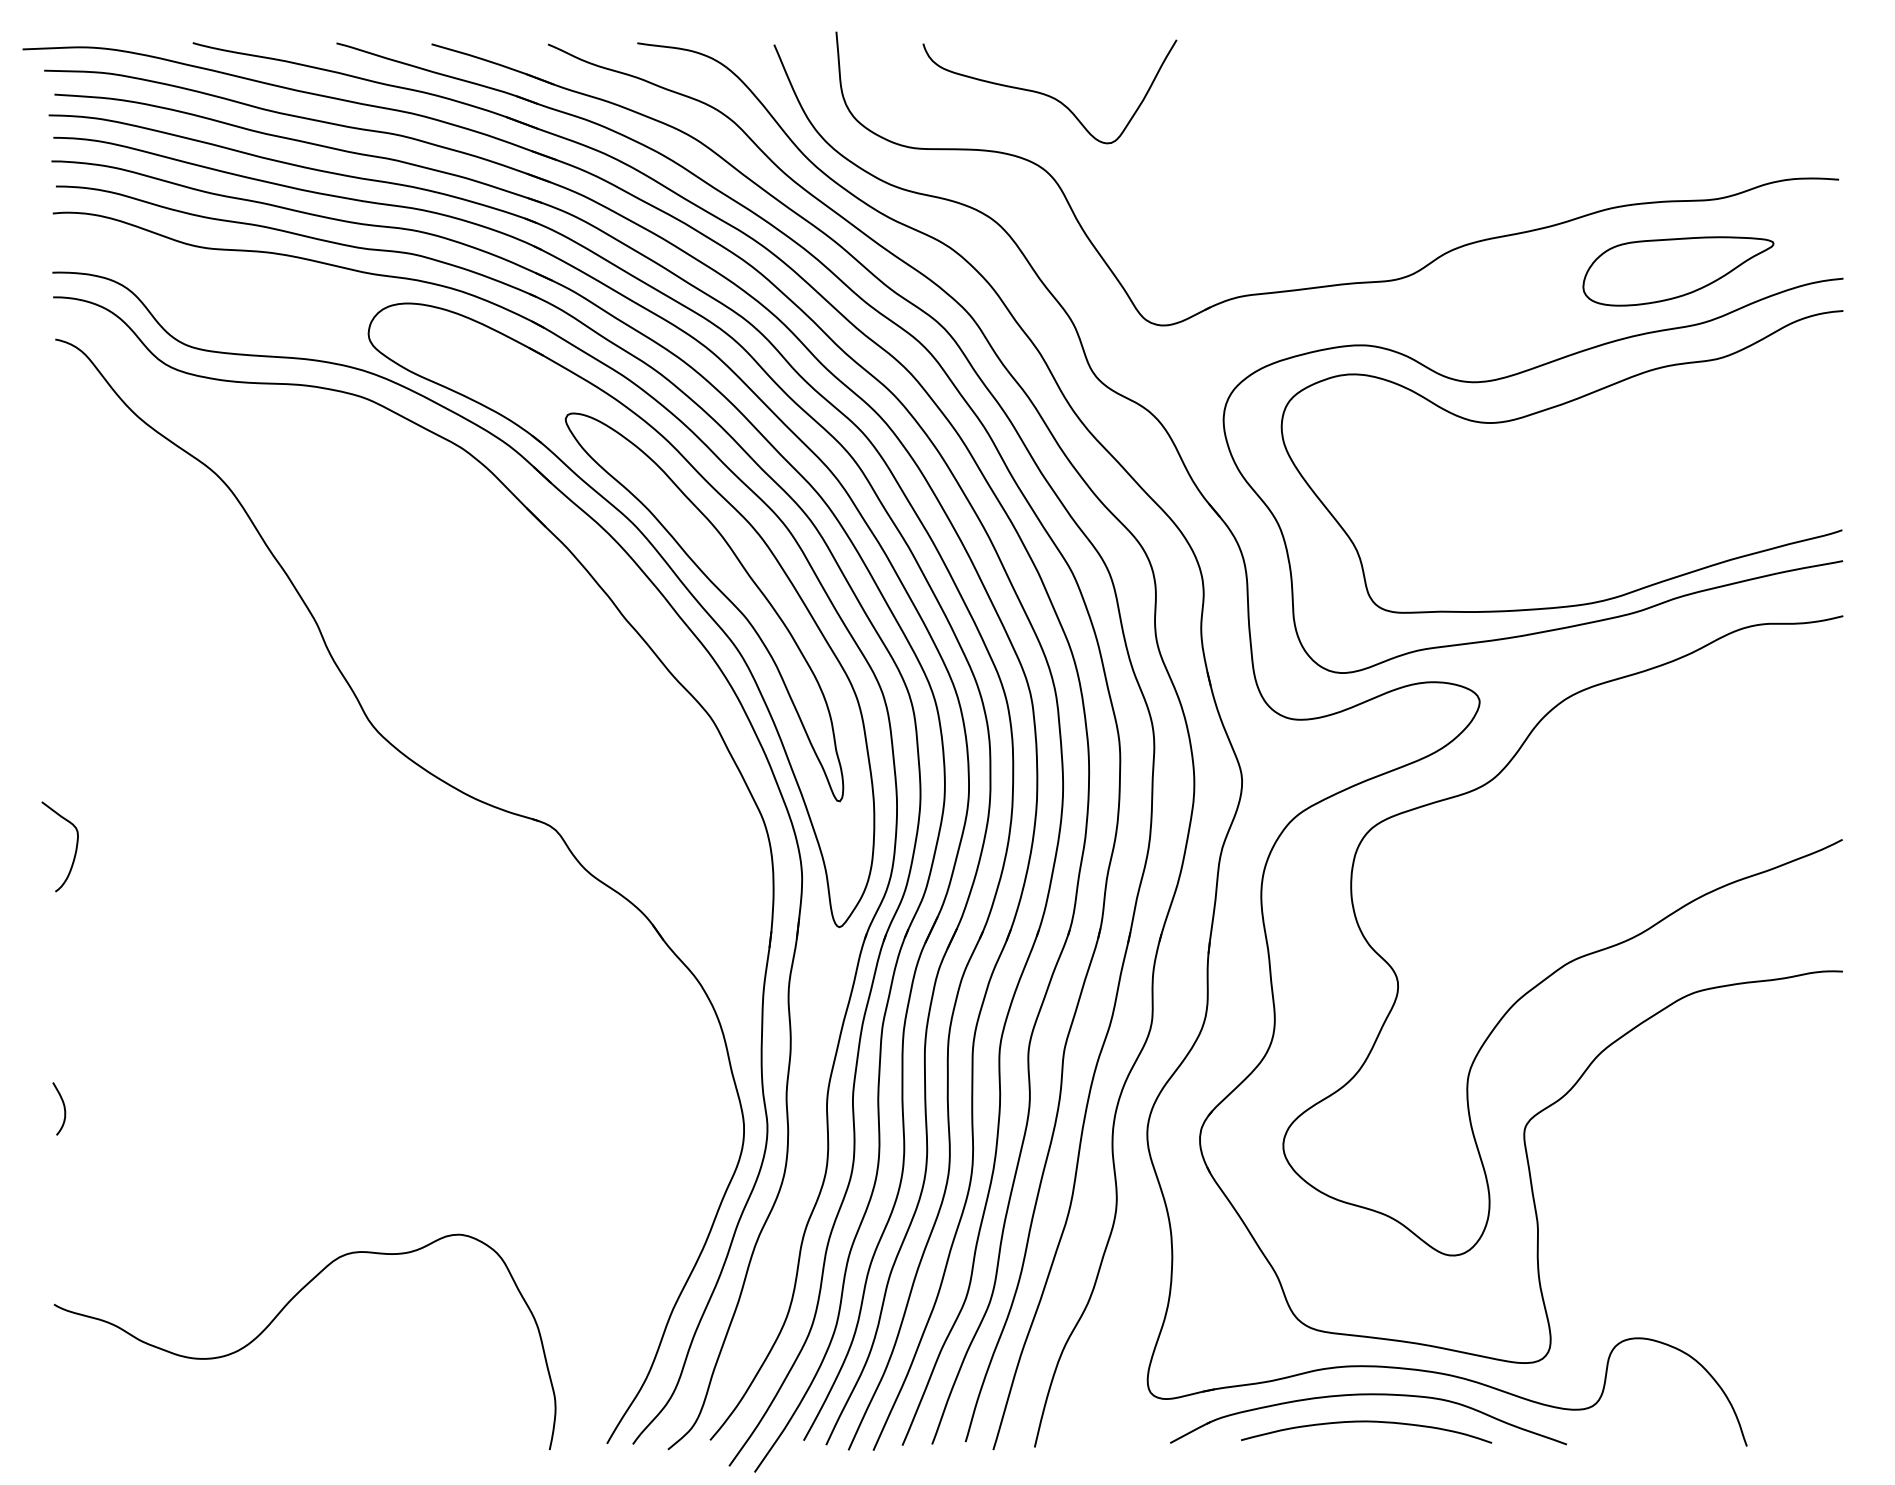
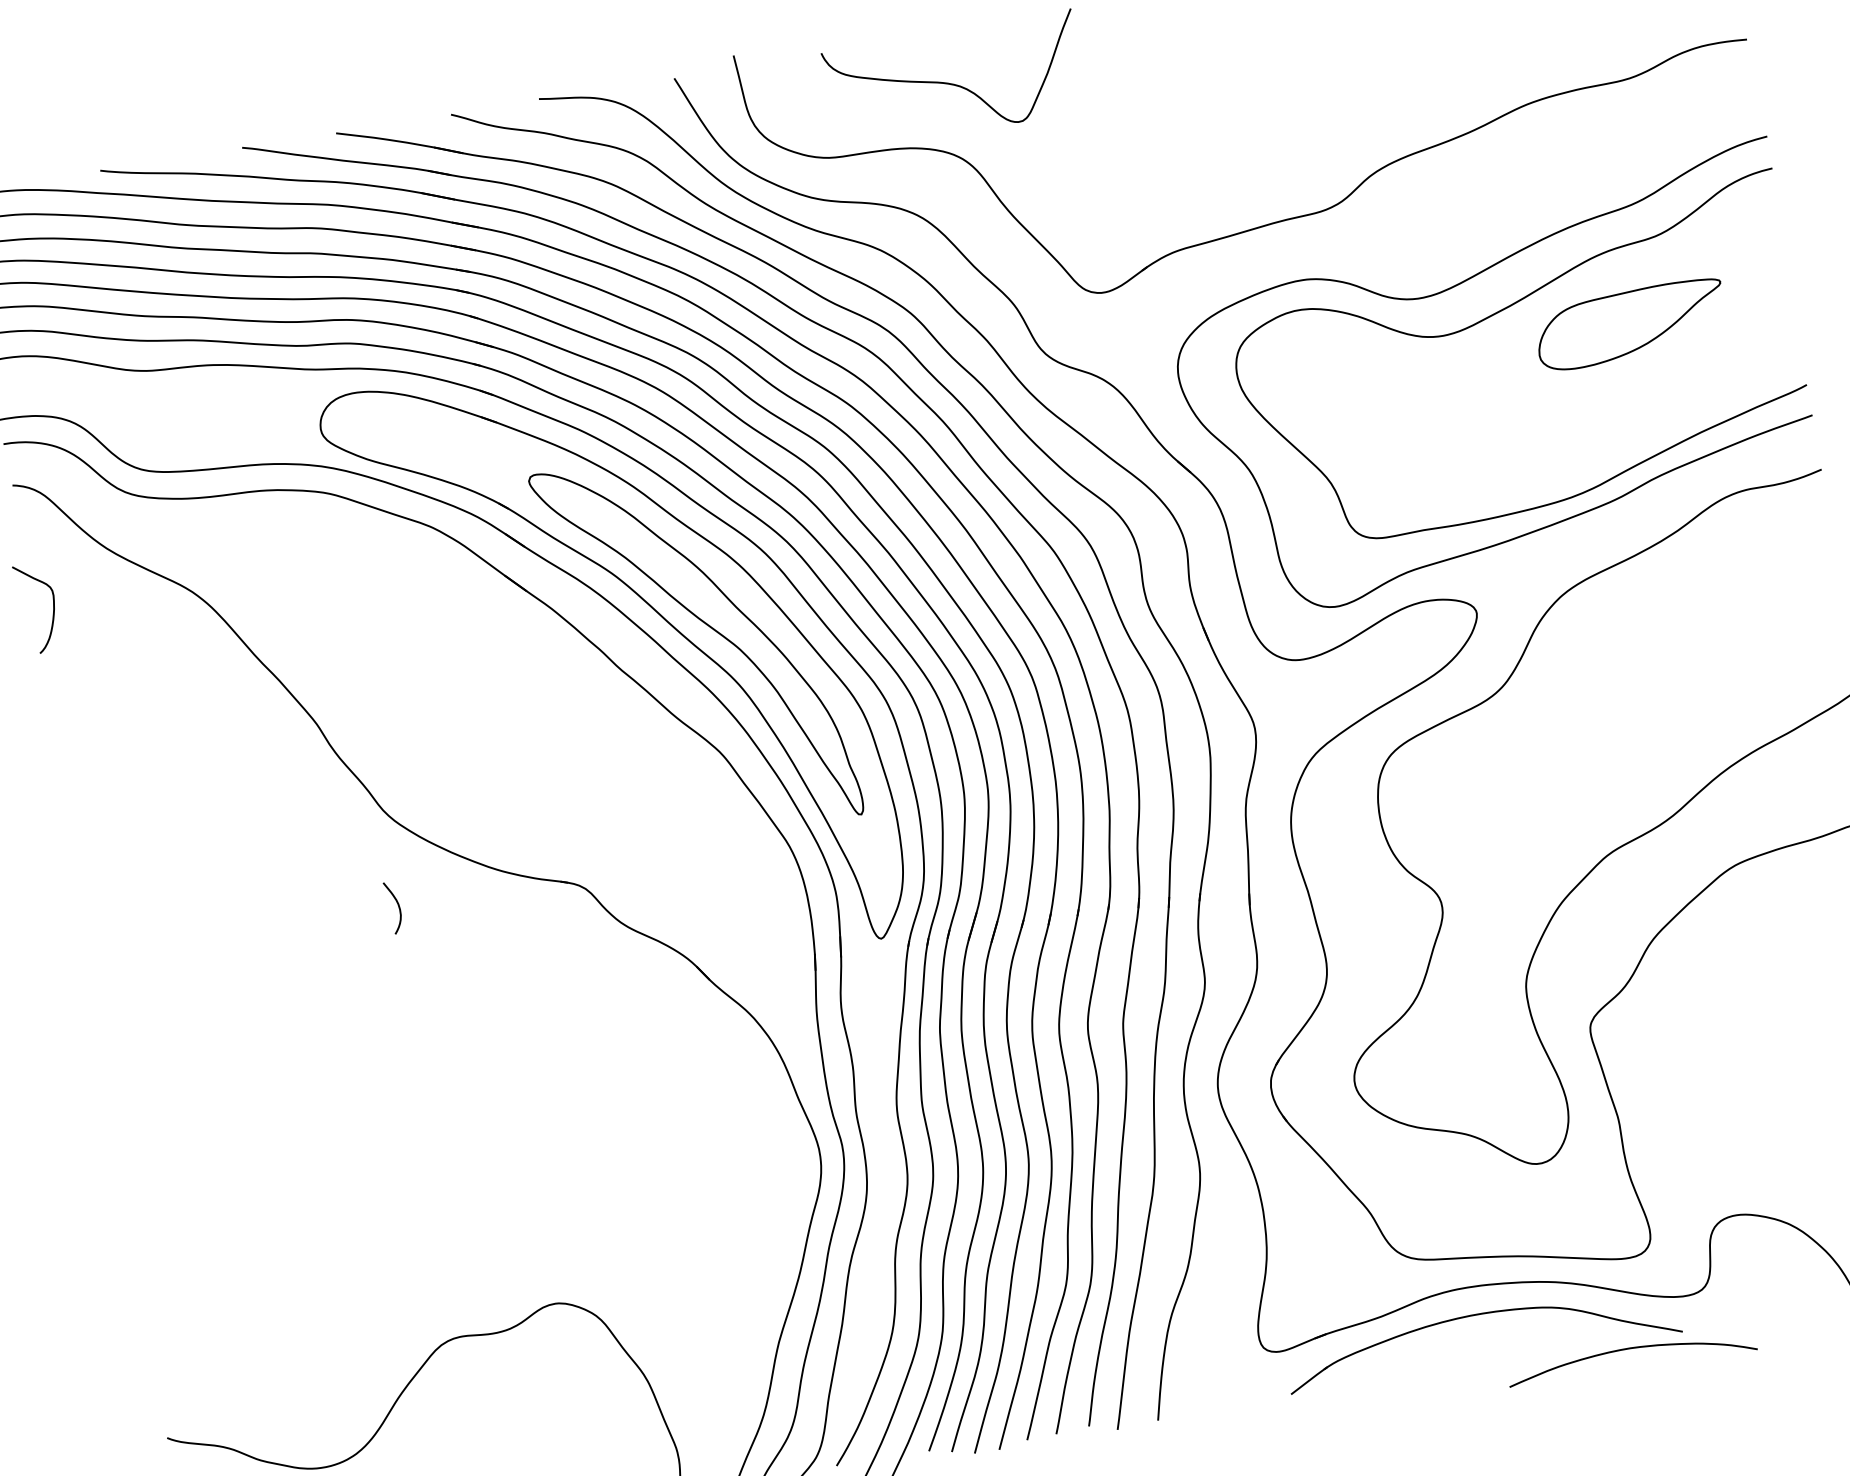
part: (1678, 271) -> (1630, 324), moved
curve: (75, 847) -> (52, 606), moved
curve: (63, 1108) -> (397, 906), moved
curve: (1366, 1422) -> (1630, 1349), moved

